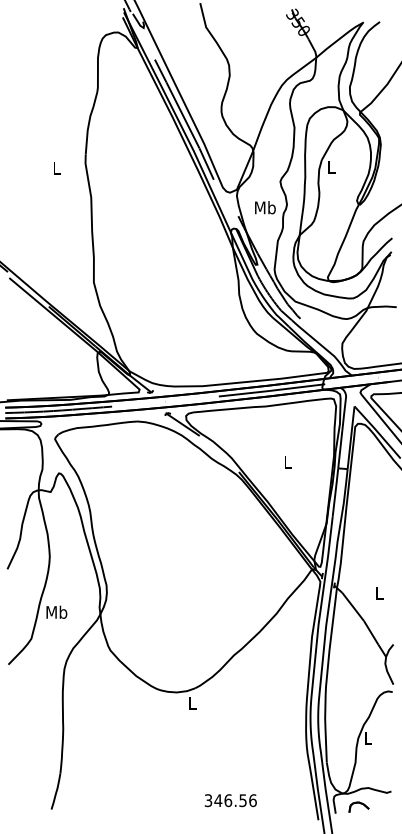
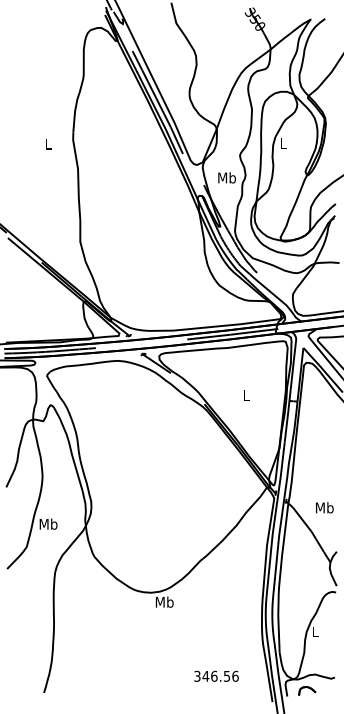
text: (379, 592) -> (324, 507), L -> Mb
text: (192, 702) -> (164, 601), L -> Mb
text: (230, 799) -> (216, 675), moved

